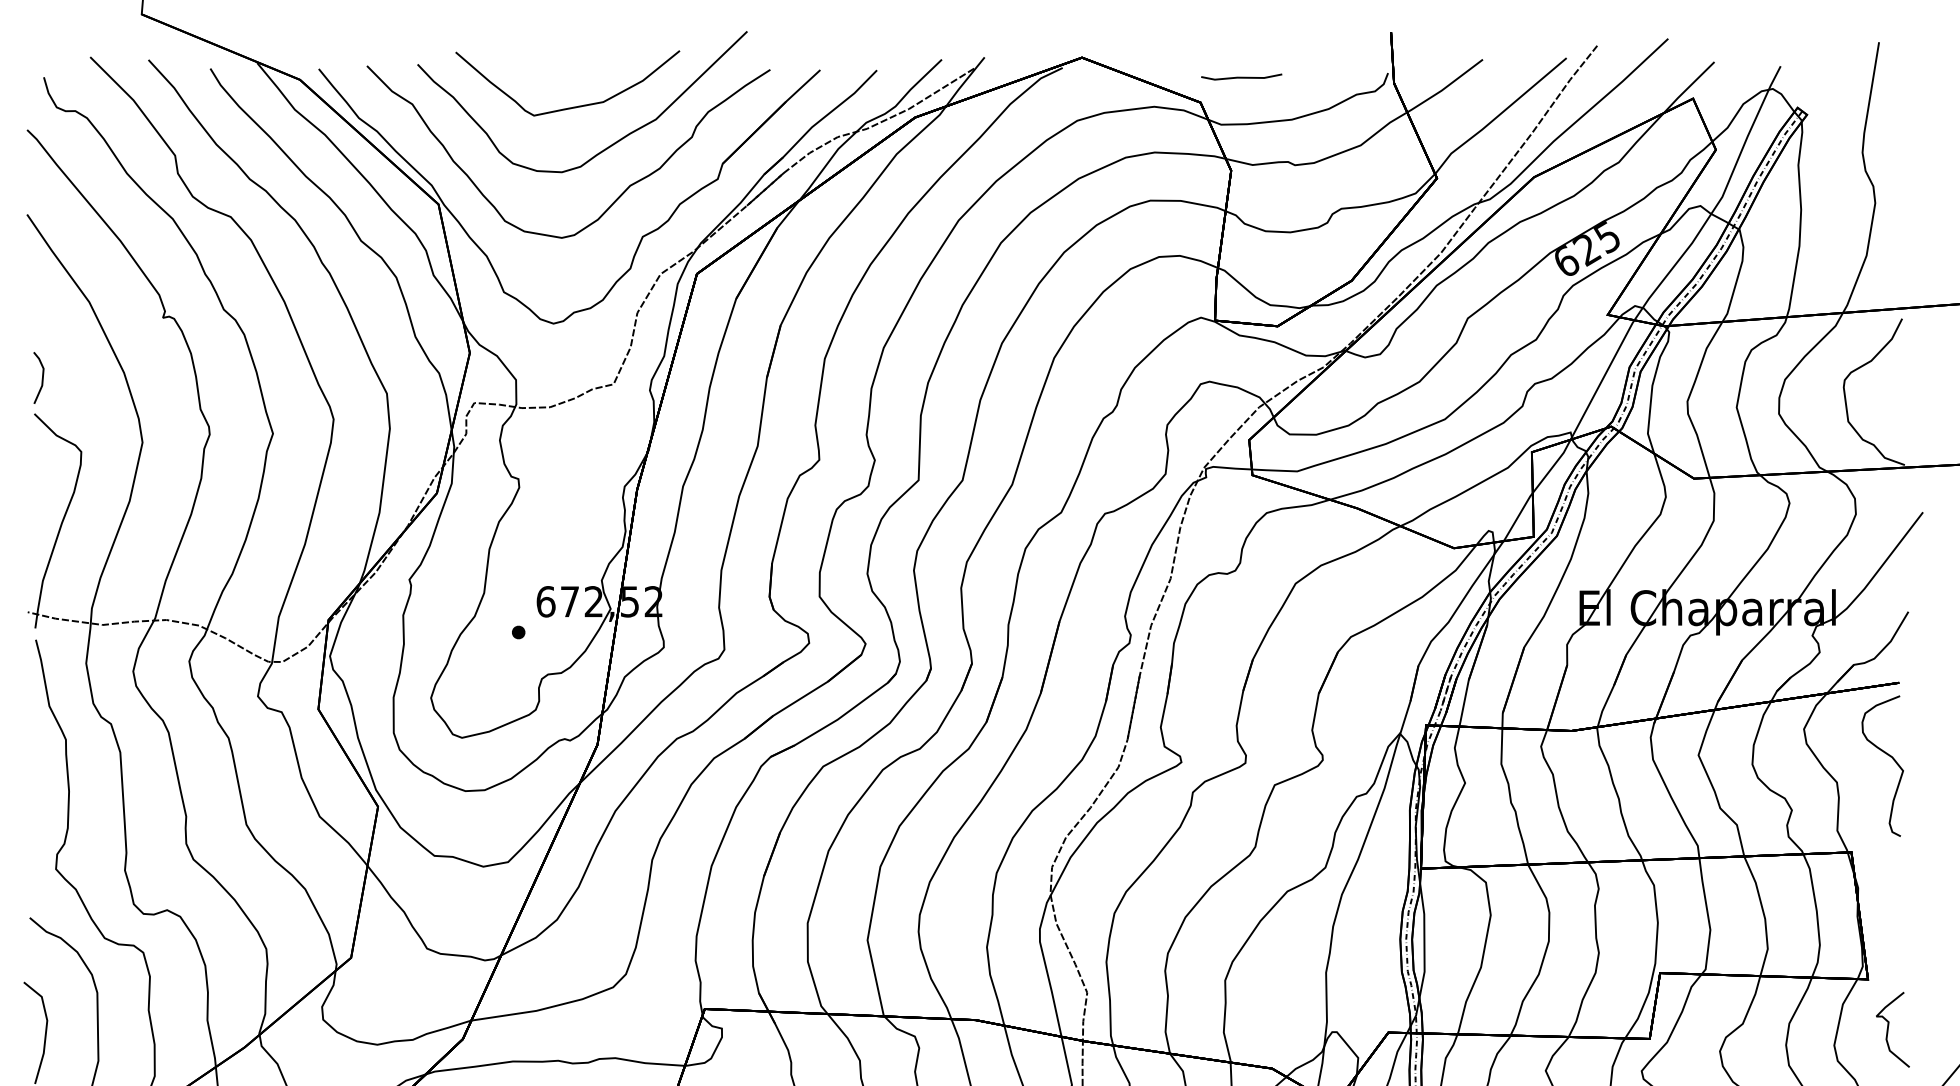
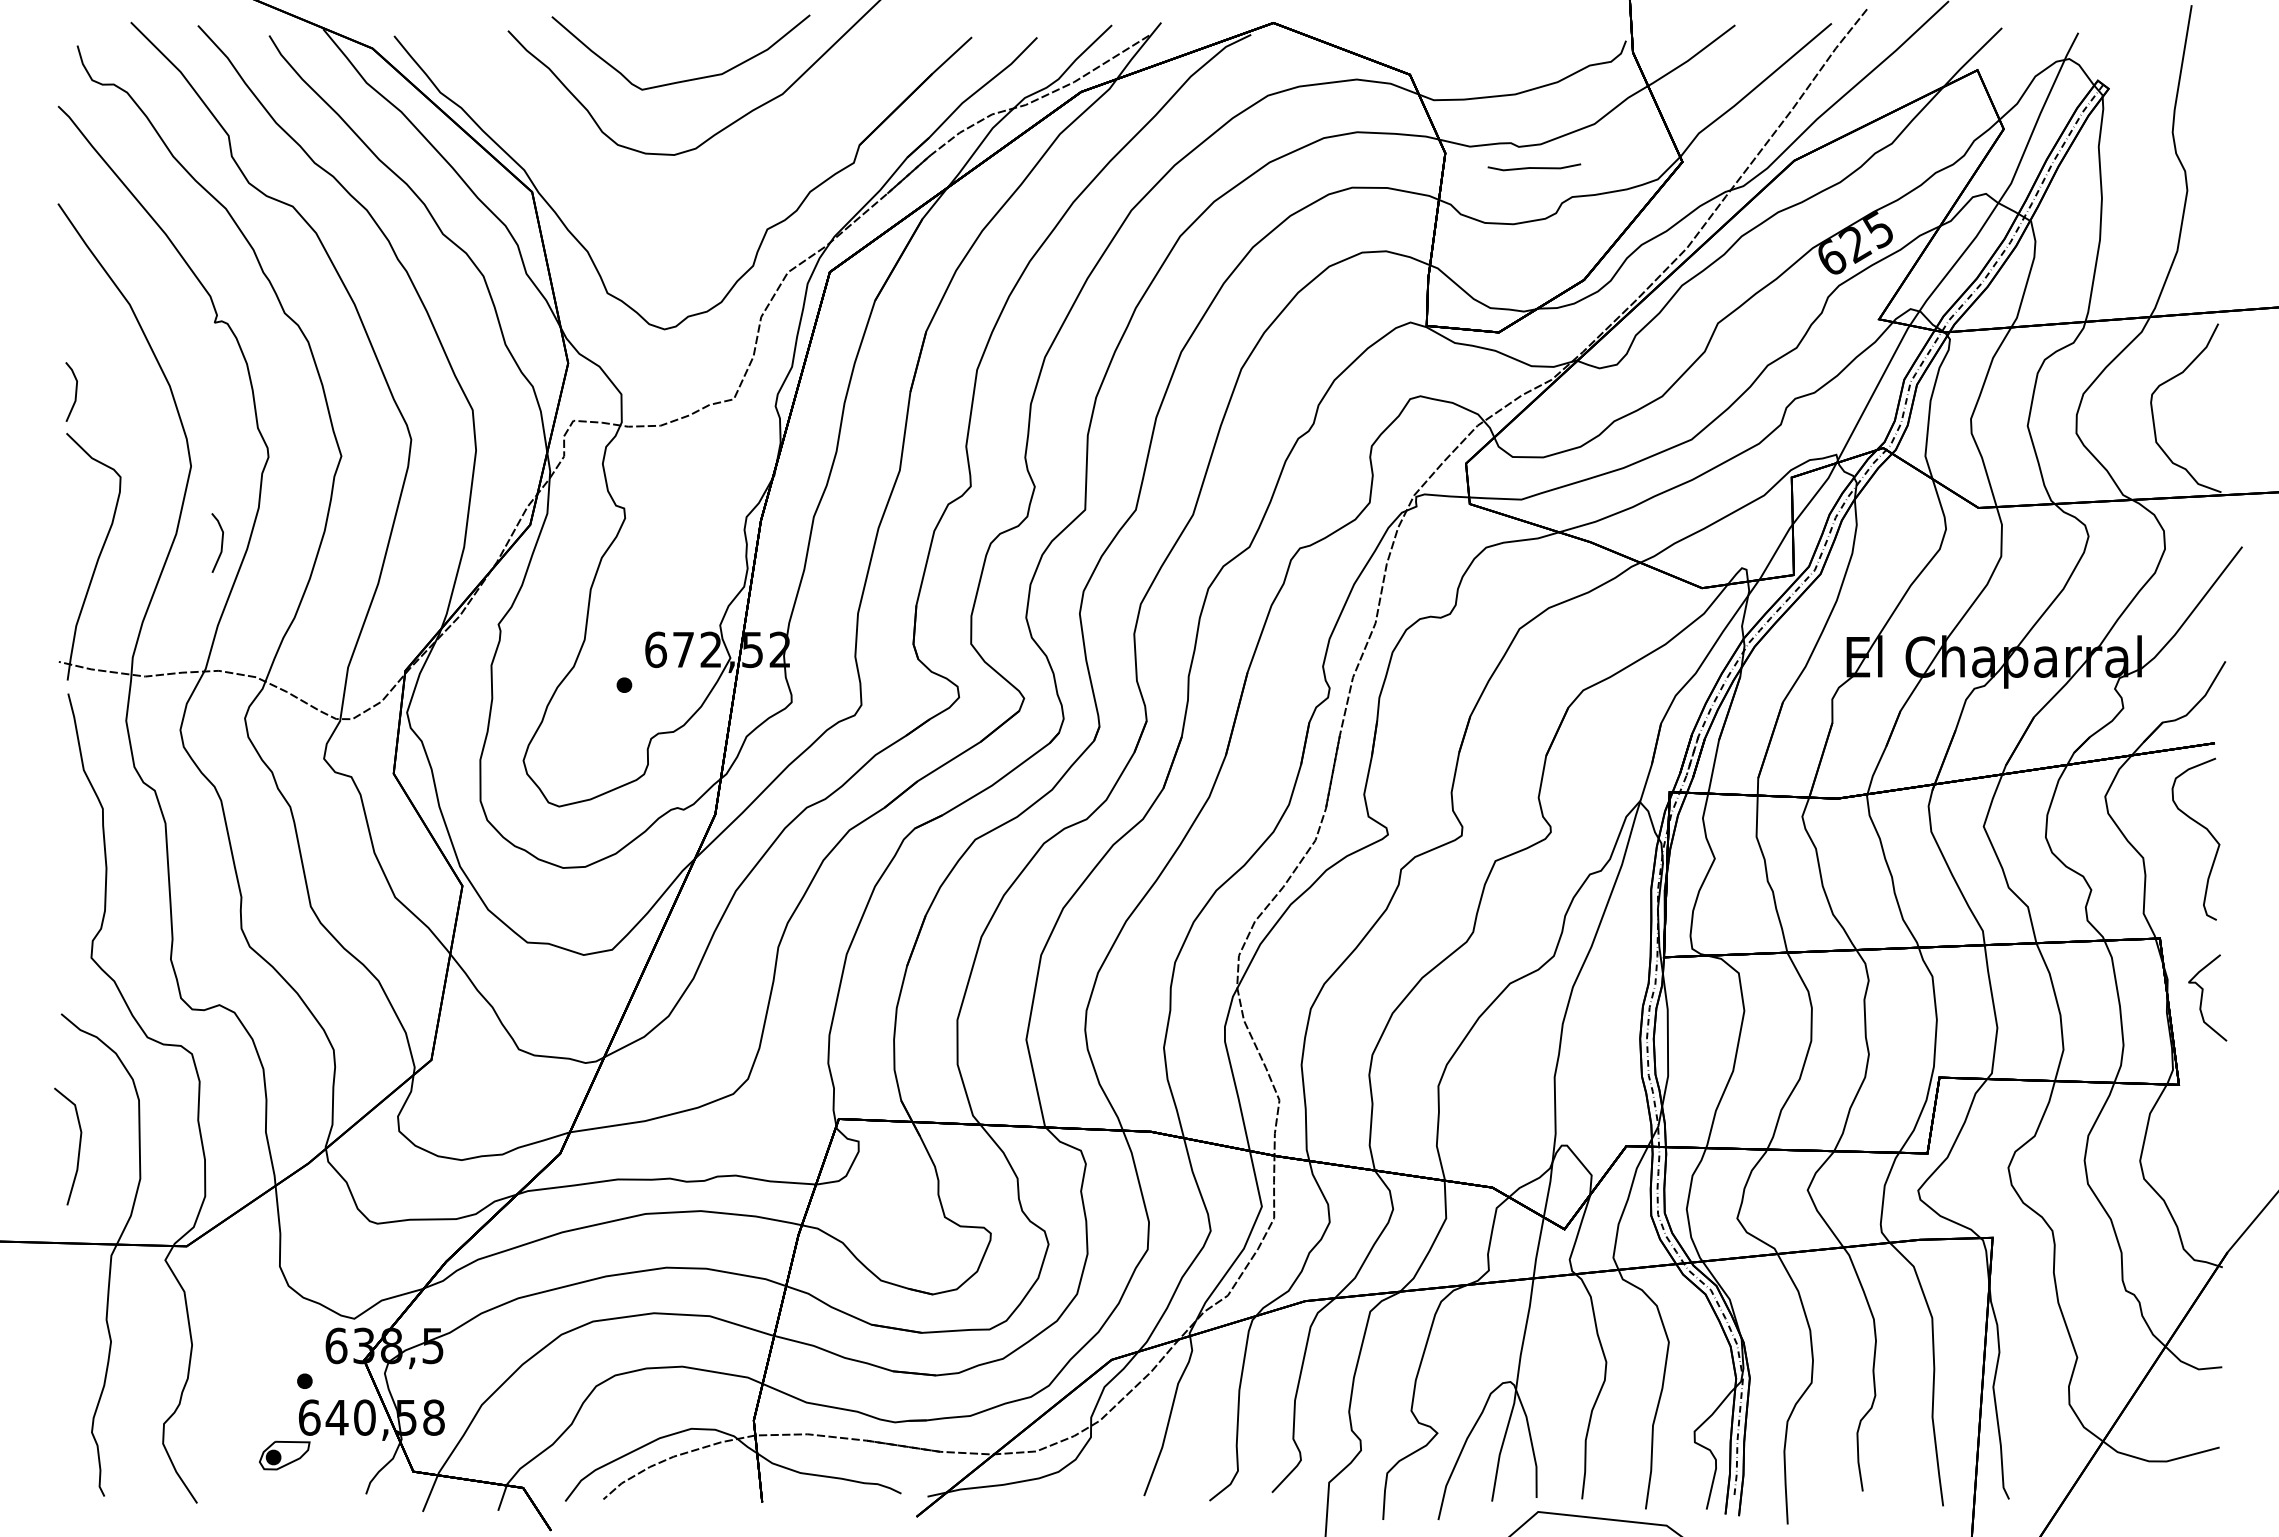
line: (1241, 77) -> (1534, 167), moved
curve: (615, 199) -> (736, 186), removed
line: (168, 508) -> (221, 542), added
curve: (1888, 1029) -> (2202, 997), moved

